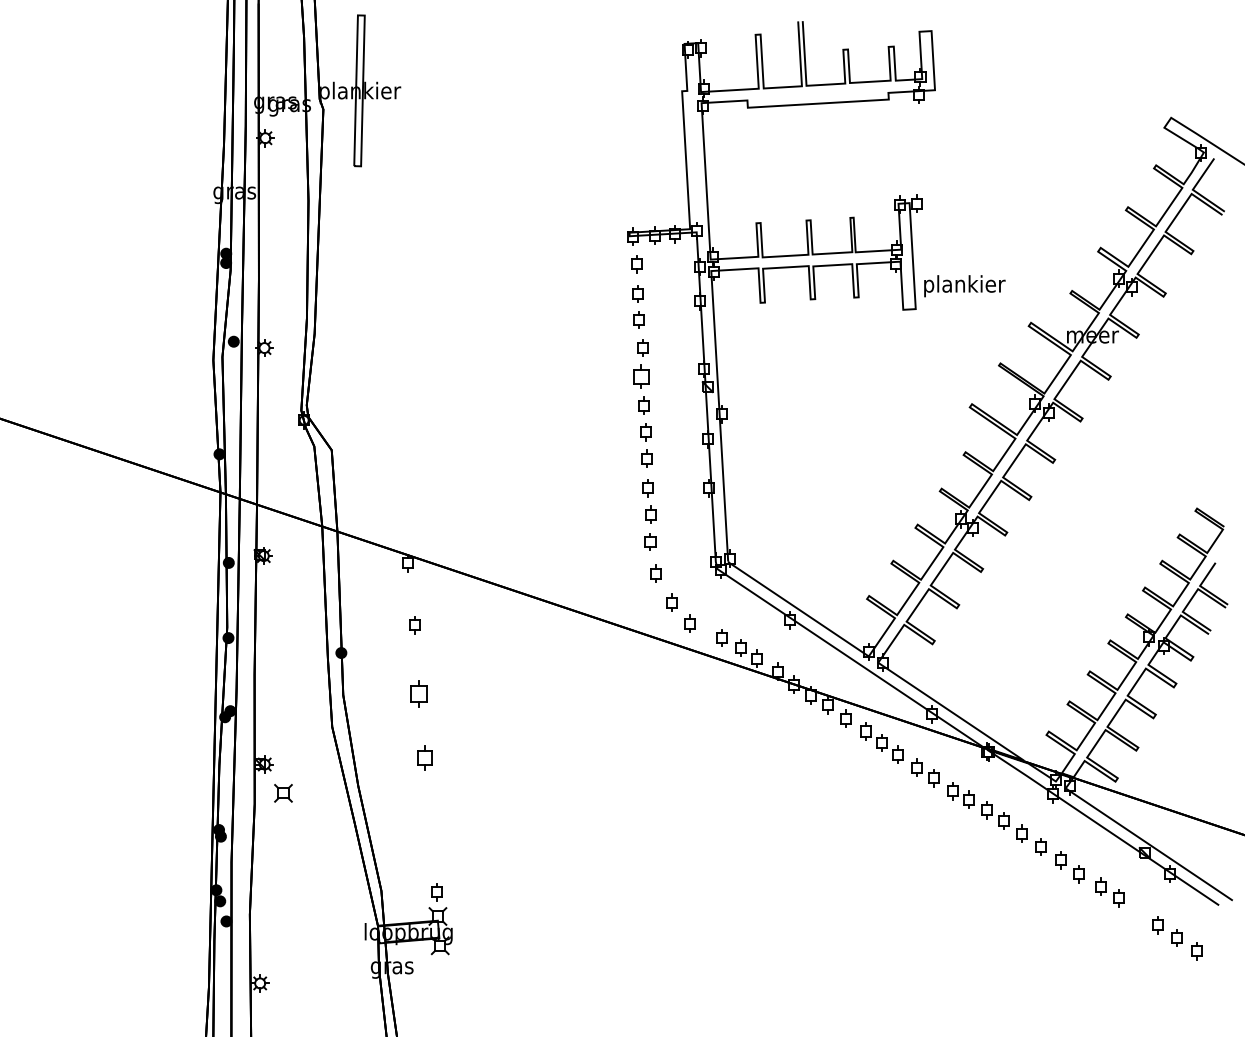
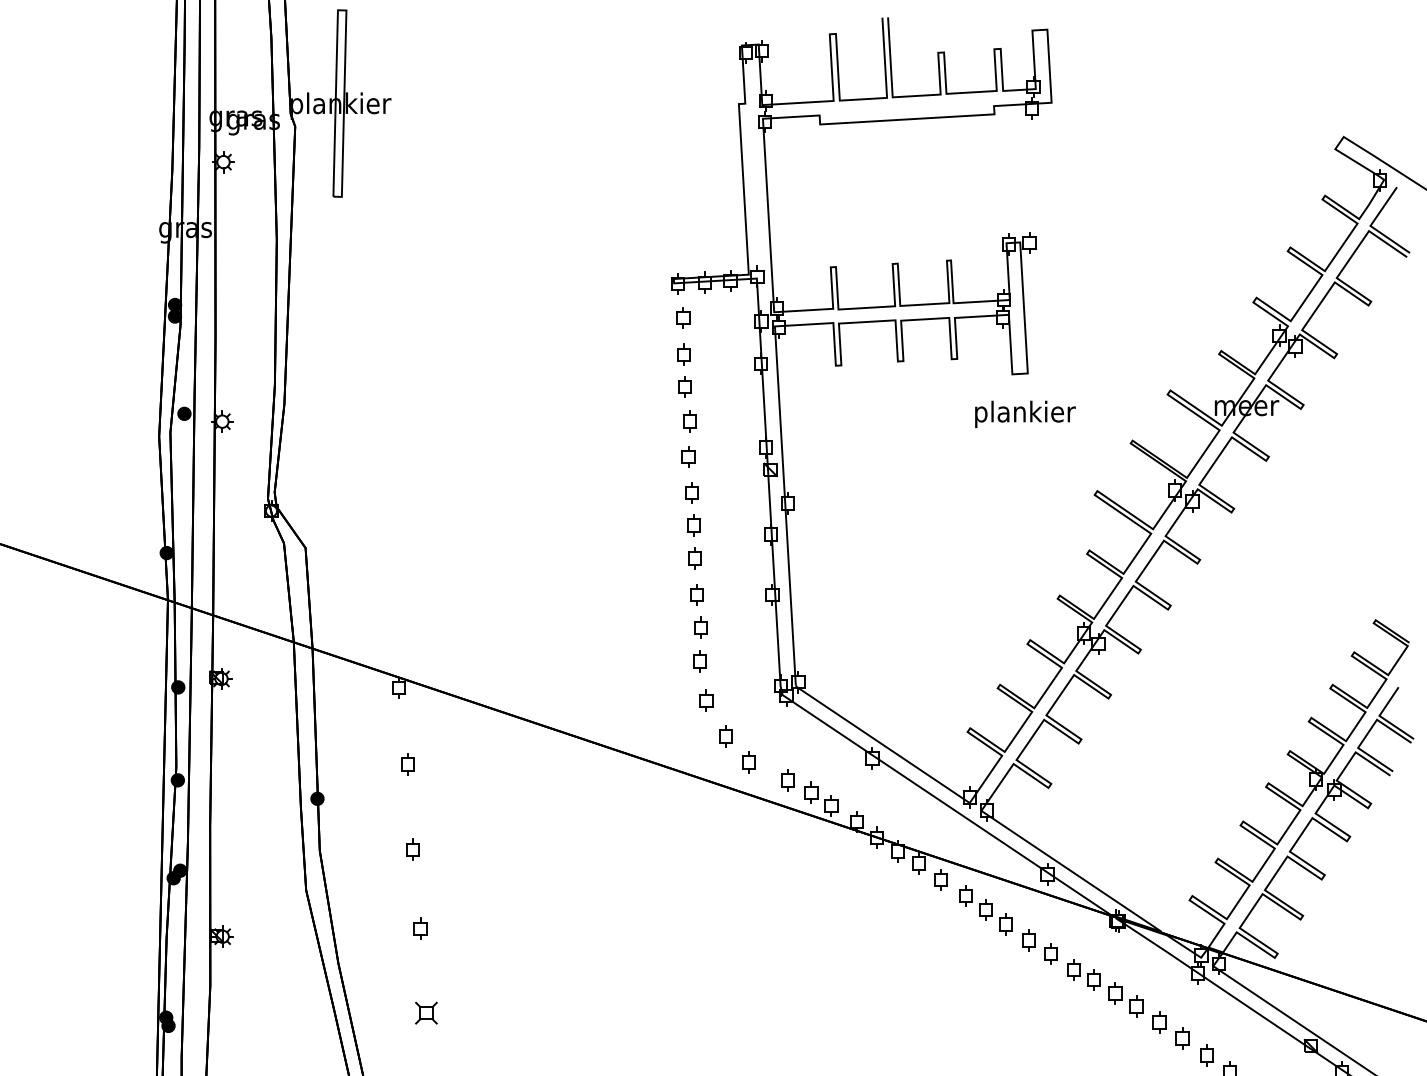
text: (964, 286) -> (1025, 414), moved
part: (641, 376) -> (688, 456), size x0.71
part: (417, 694) -> (411, 850), size x0.62
part: (424, 757) -> (420, 928), size x0.71
part: (283, 793) -> (426, 1013), moved

